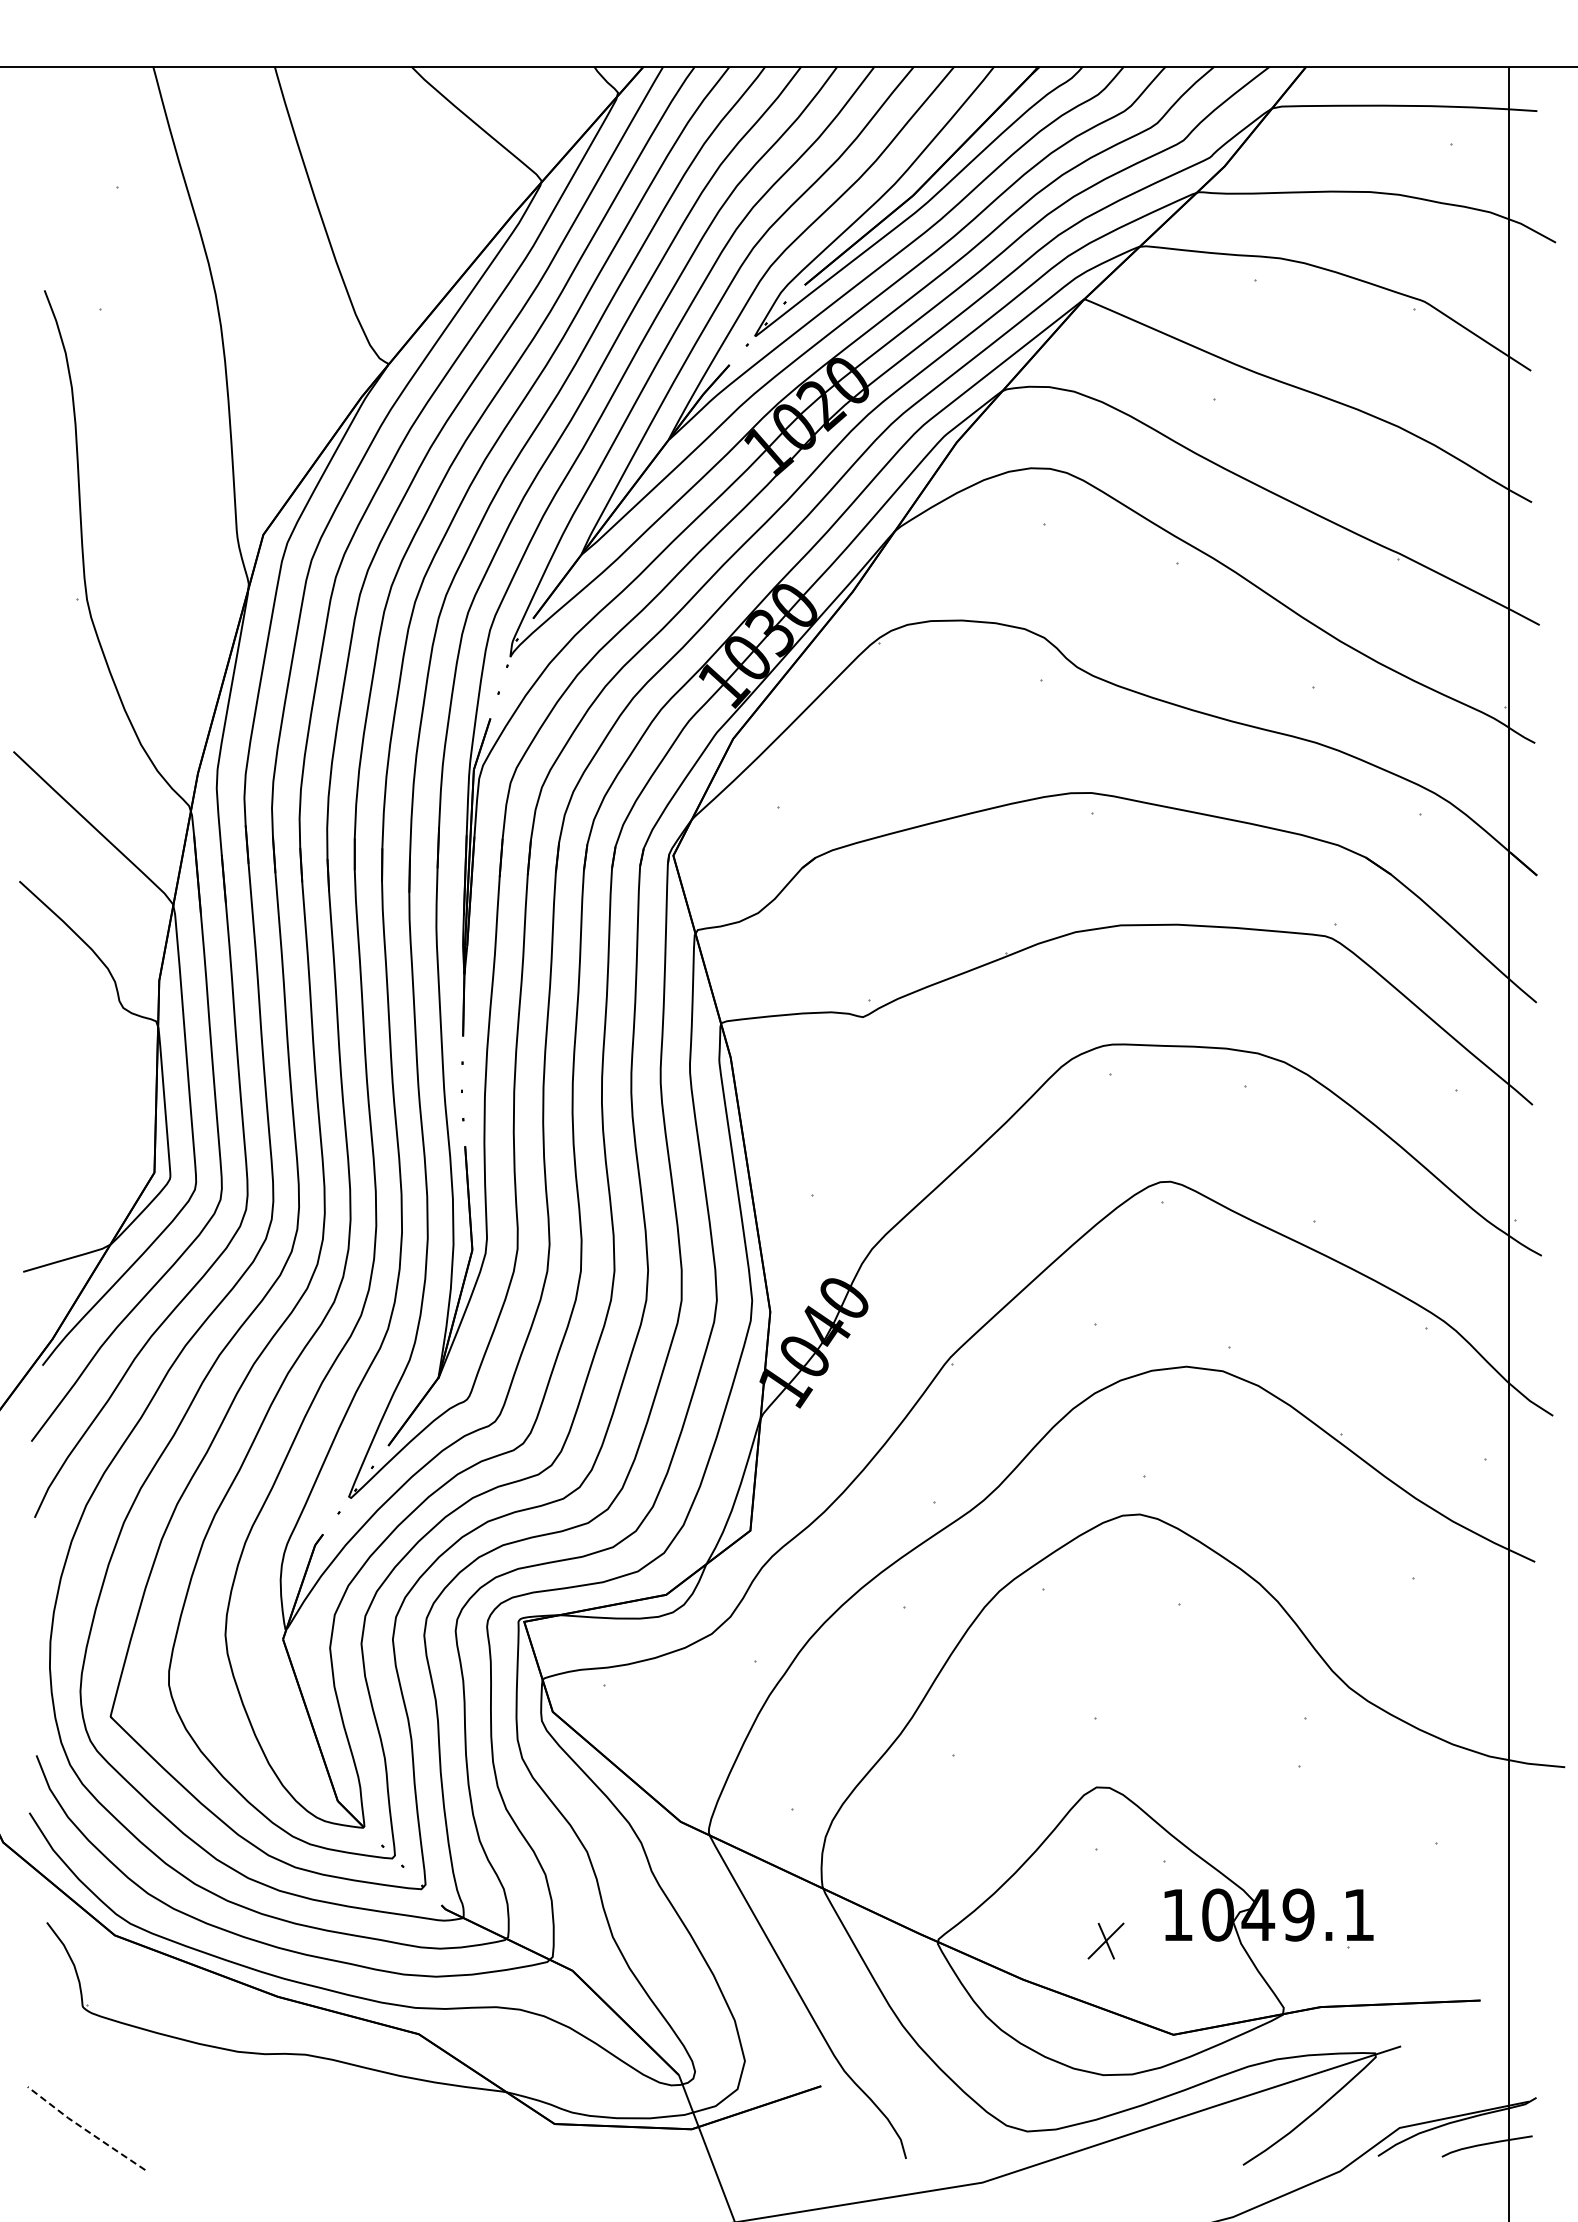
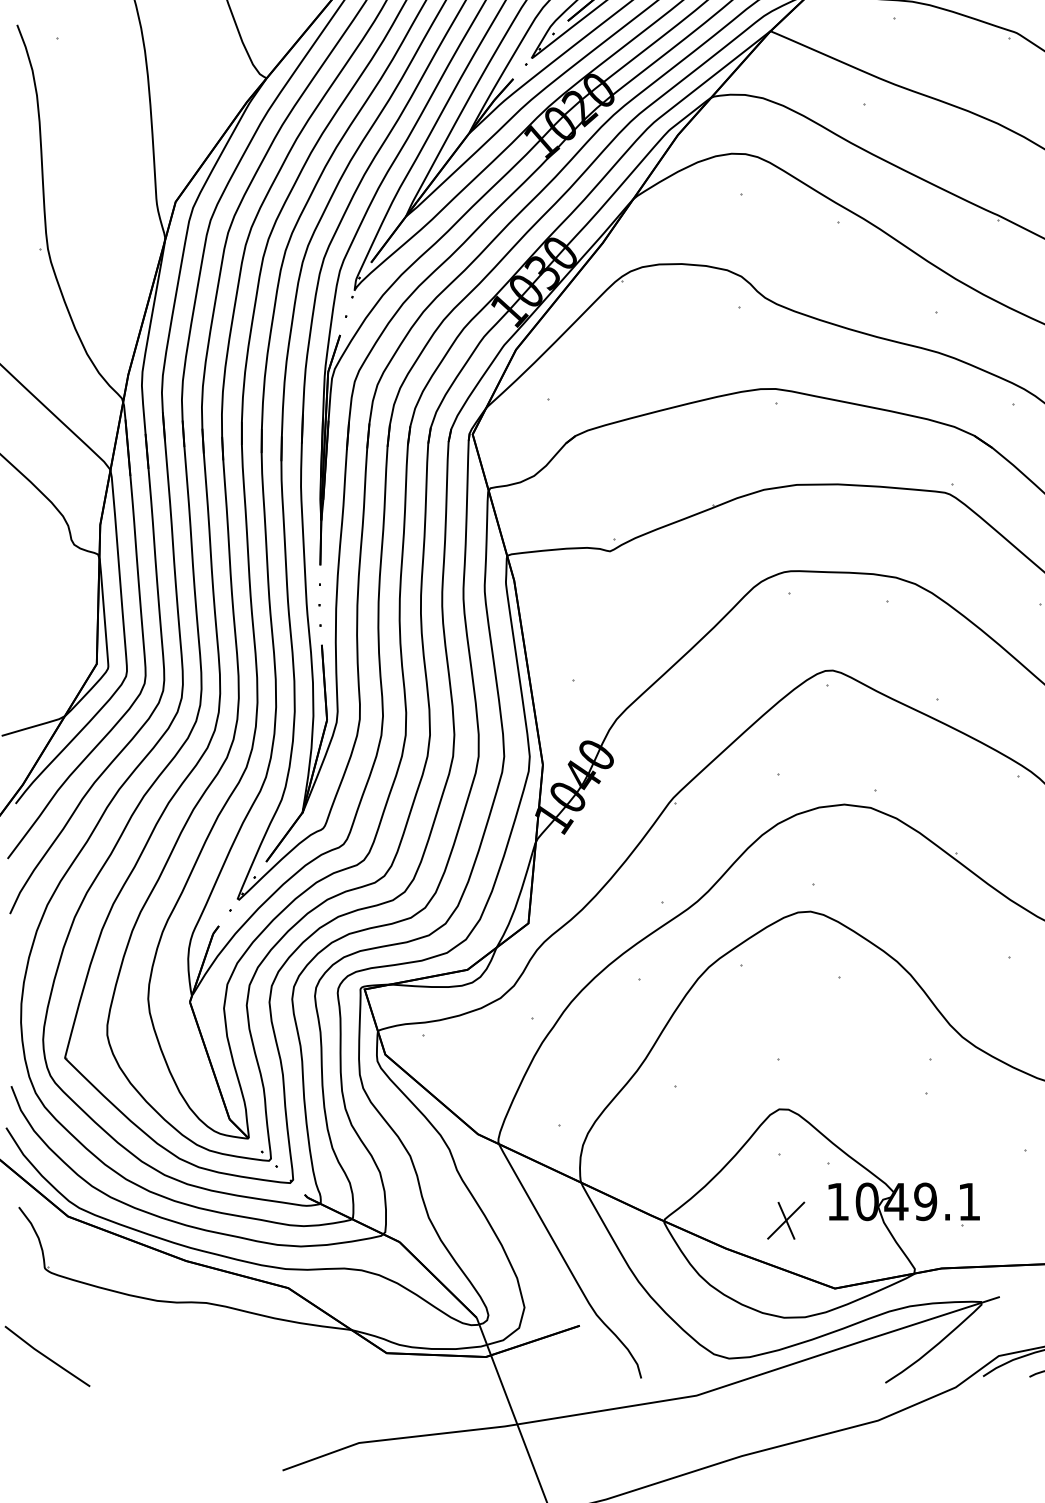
part: (1105, 1940) -> (785, 1220), size x1.43
line: (85, 2129) -> (46, 1357), dashed -> solid

